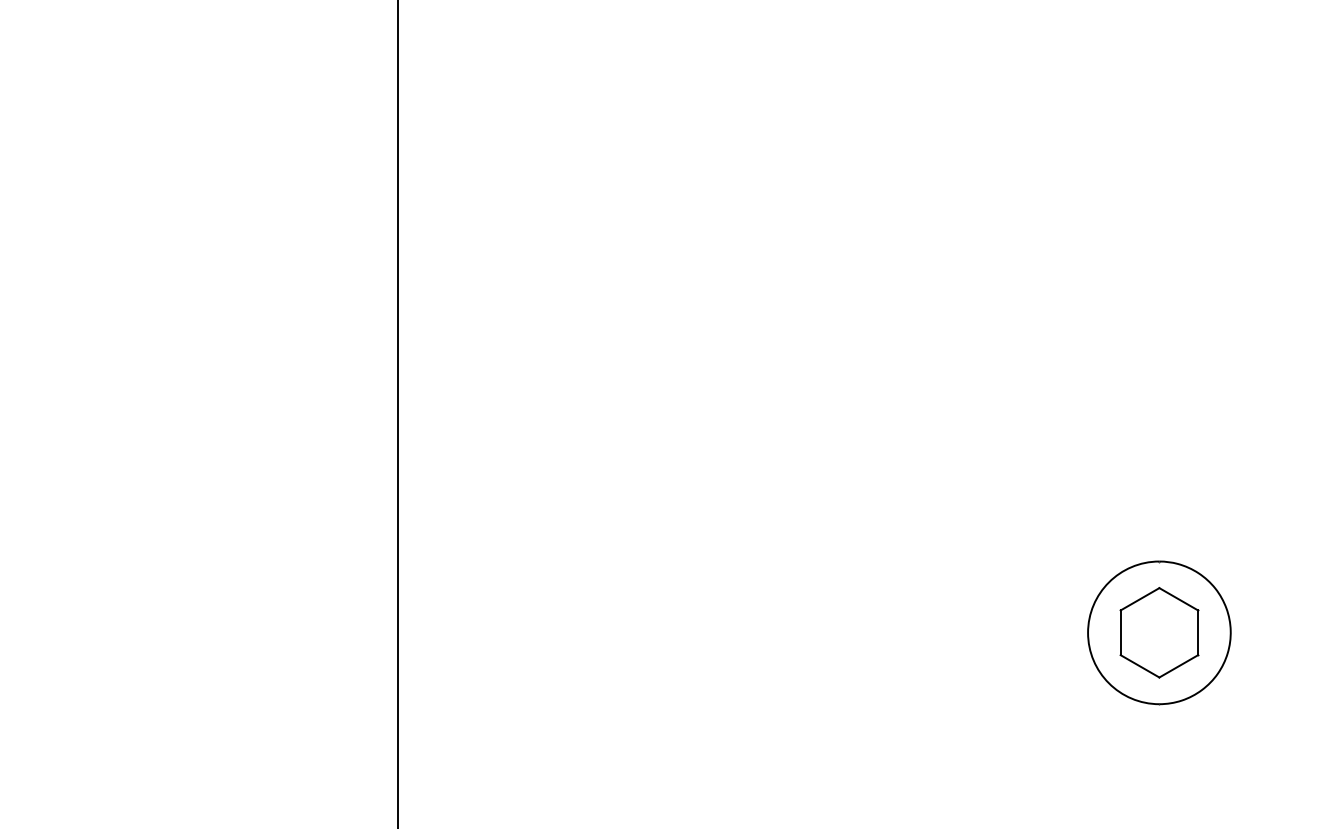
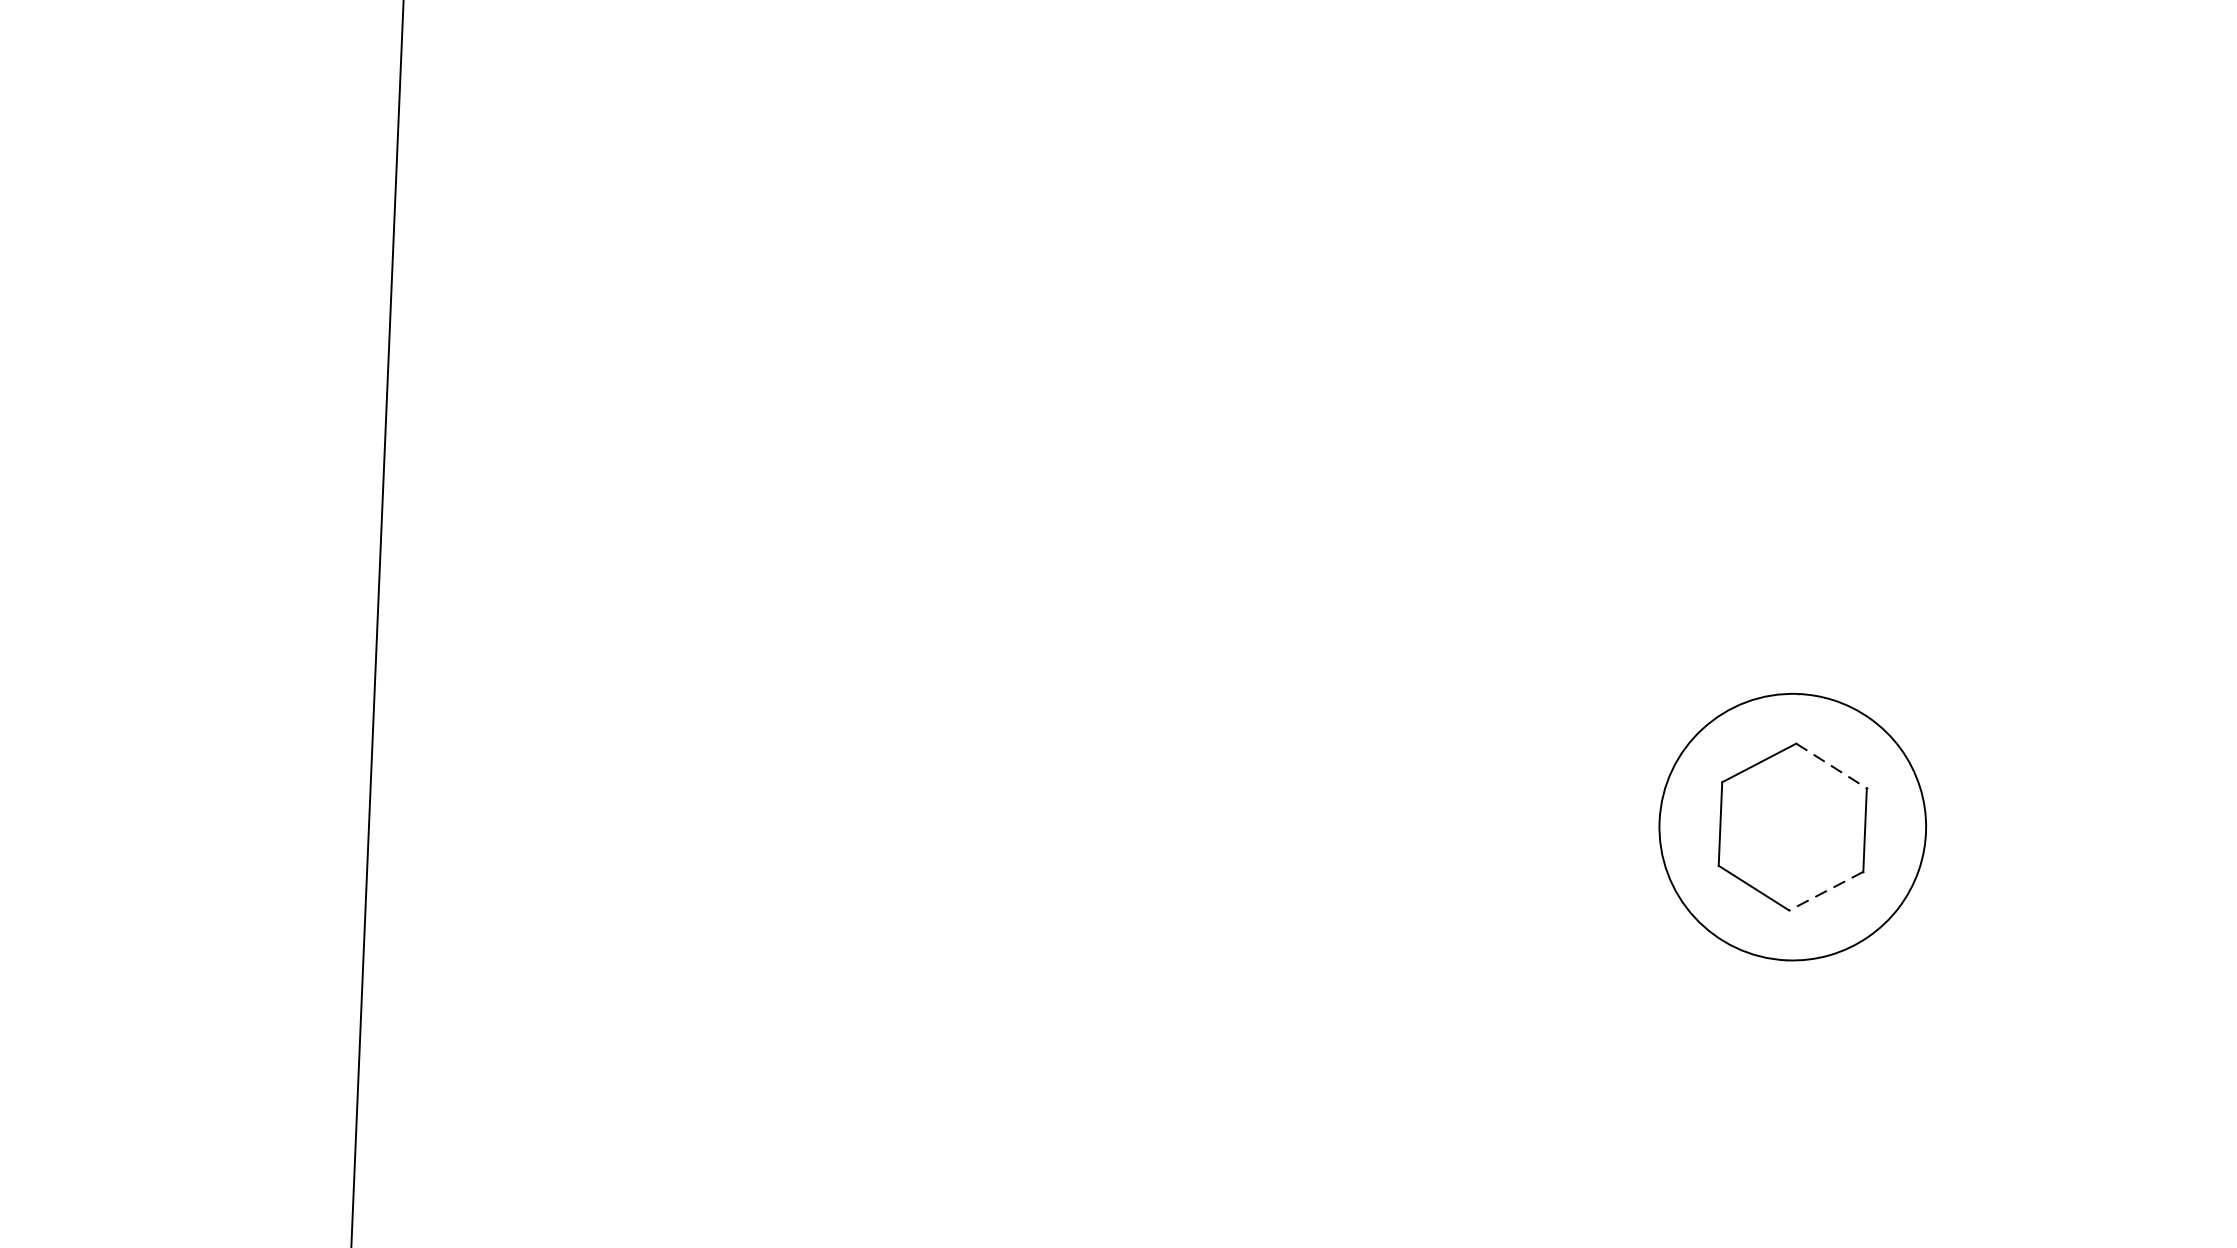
line: (1179, 599) -> (1832, 766), solid -> dashed
line: (1178, 666) -> (1825, 891), solid -> dashed

